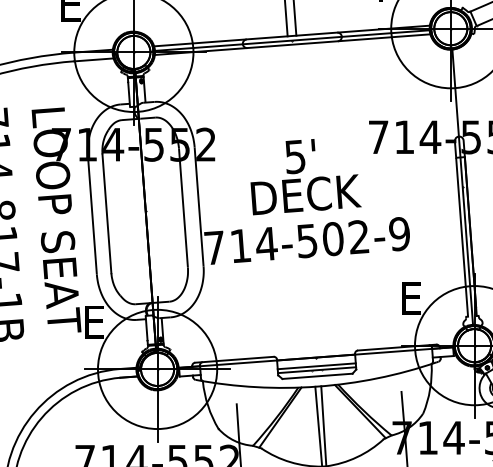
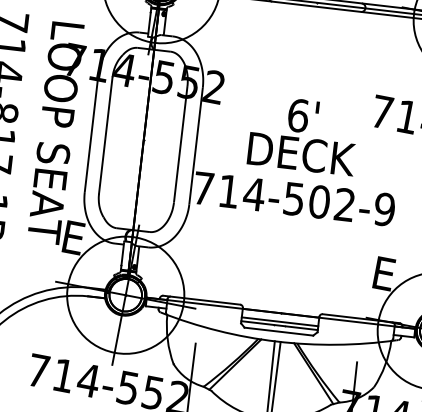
text: (295, 156) -> (298, 115), 5' -> 6'

